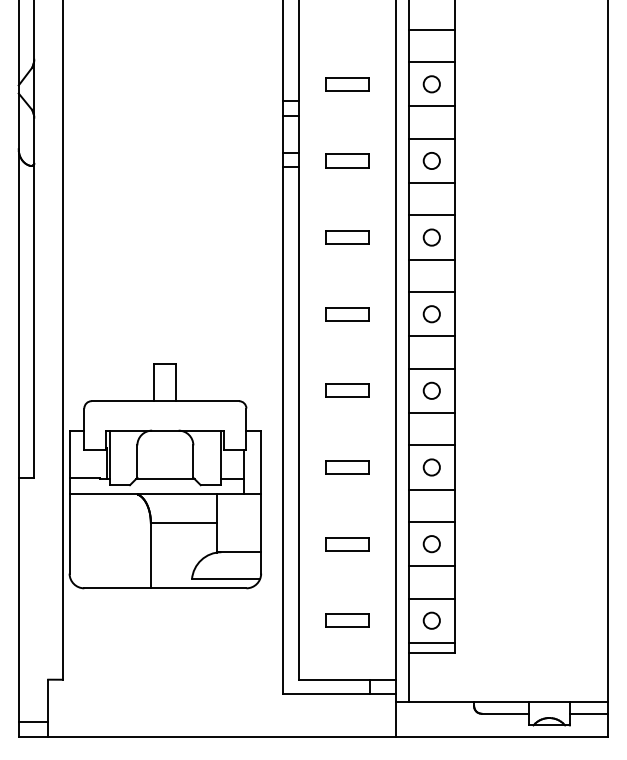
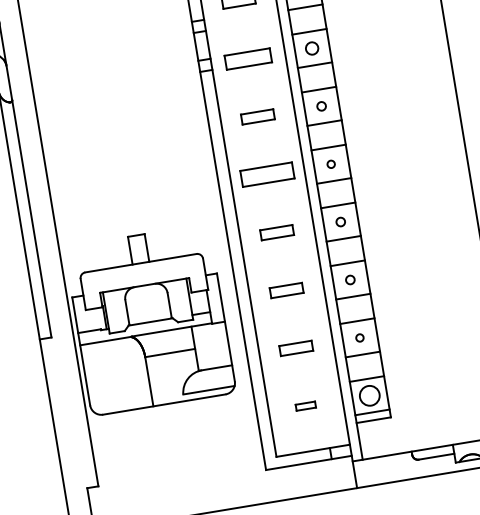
part: (347, 160) -> (248, 58), size x1.4
circle: (431, 237) -> (321, 106), size x0.7
part: (347, 314) -> (267, 175), size x1.6
circle: (431, 314) -> (331, 164), size x0.6
circle: (431, 390) -> (340, 221), size x0.7
circle: (431, 467) -> (350, 280), size x0.7
circle: (431, 544) -> (359, 338), size x0.6
part: (347, 620) -> (305, 406), size x0.6
circle: (431, 620) -> (369, 395), size x1.6

